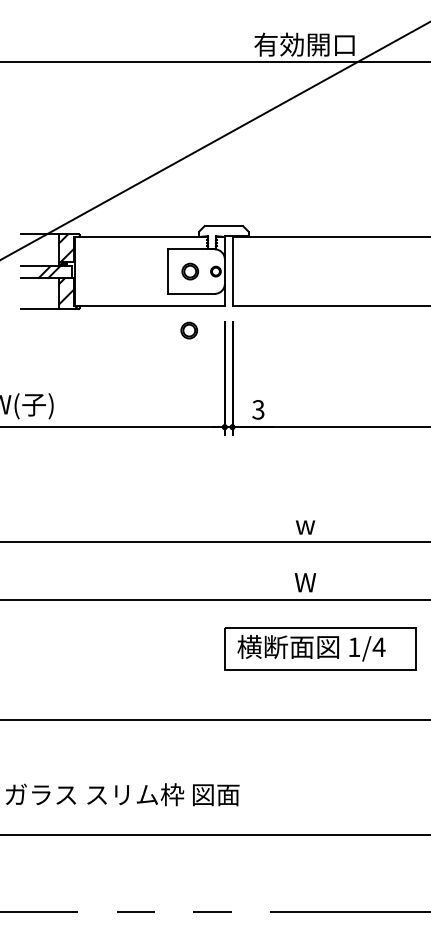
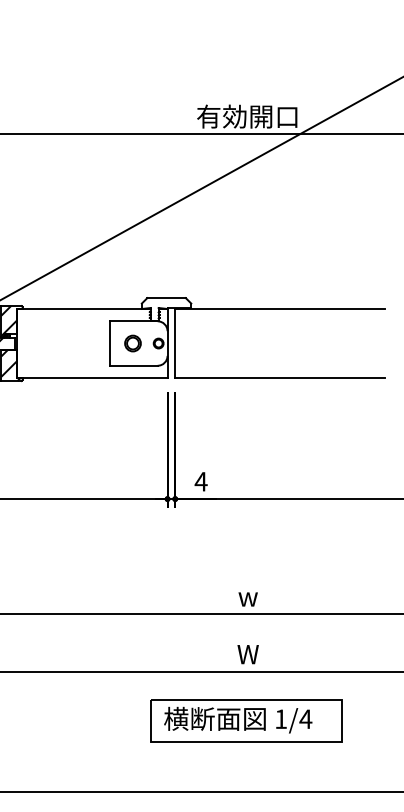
part: (189, 330) -> (132, 402), removed
text: (257, 409) -> (200, 481), 3 -> 4
part: (320, 648) -> (247, 720), moved

